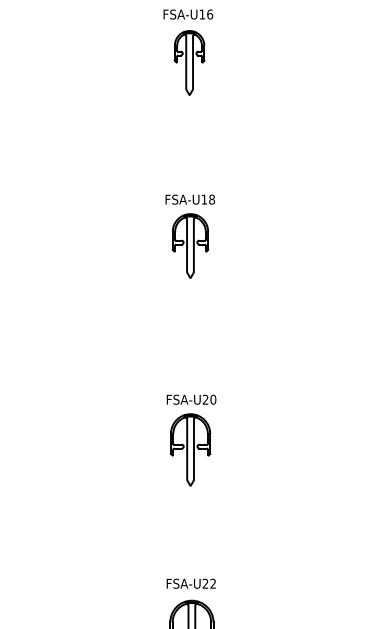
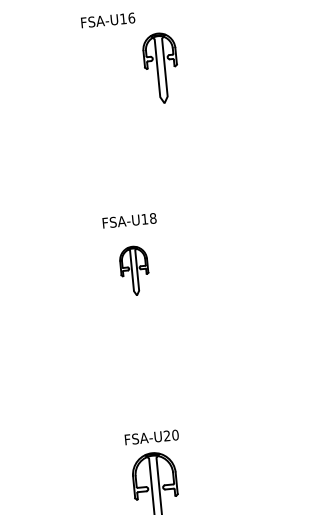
part: (189, 62) -> (161, 67), moved
part: (190, 245) -> (134, 270), size x0.7

